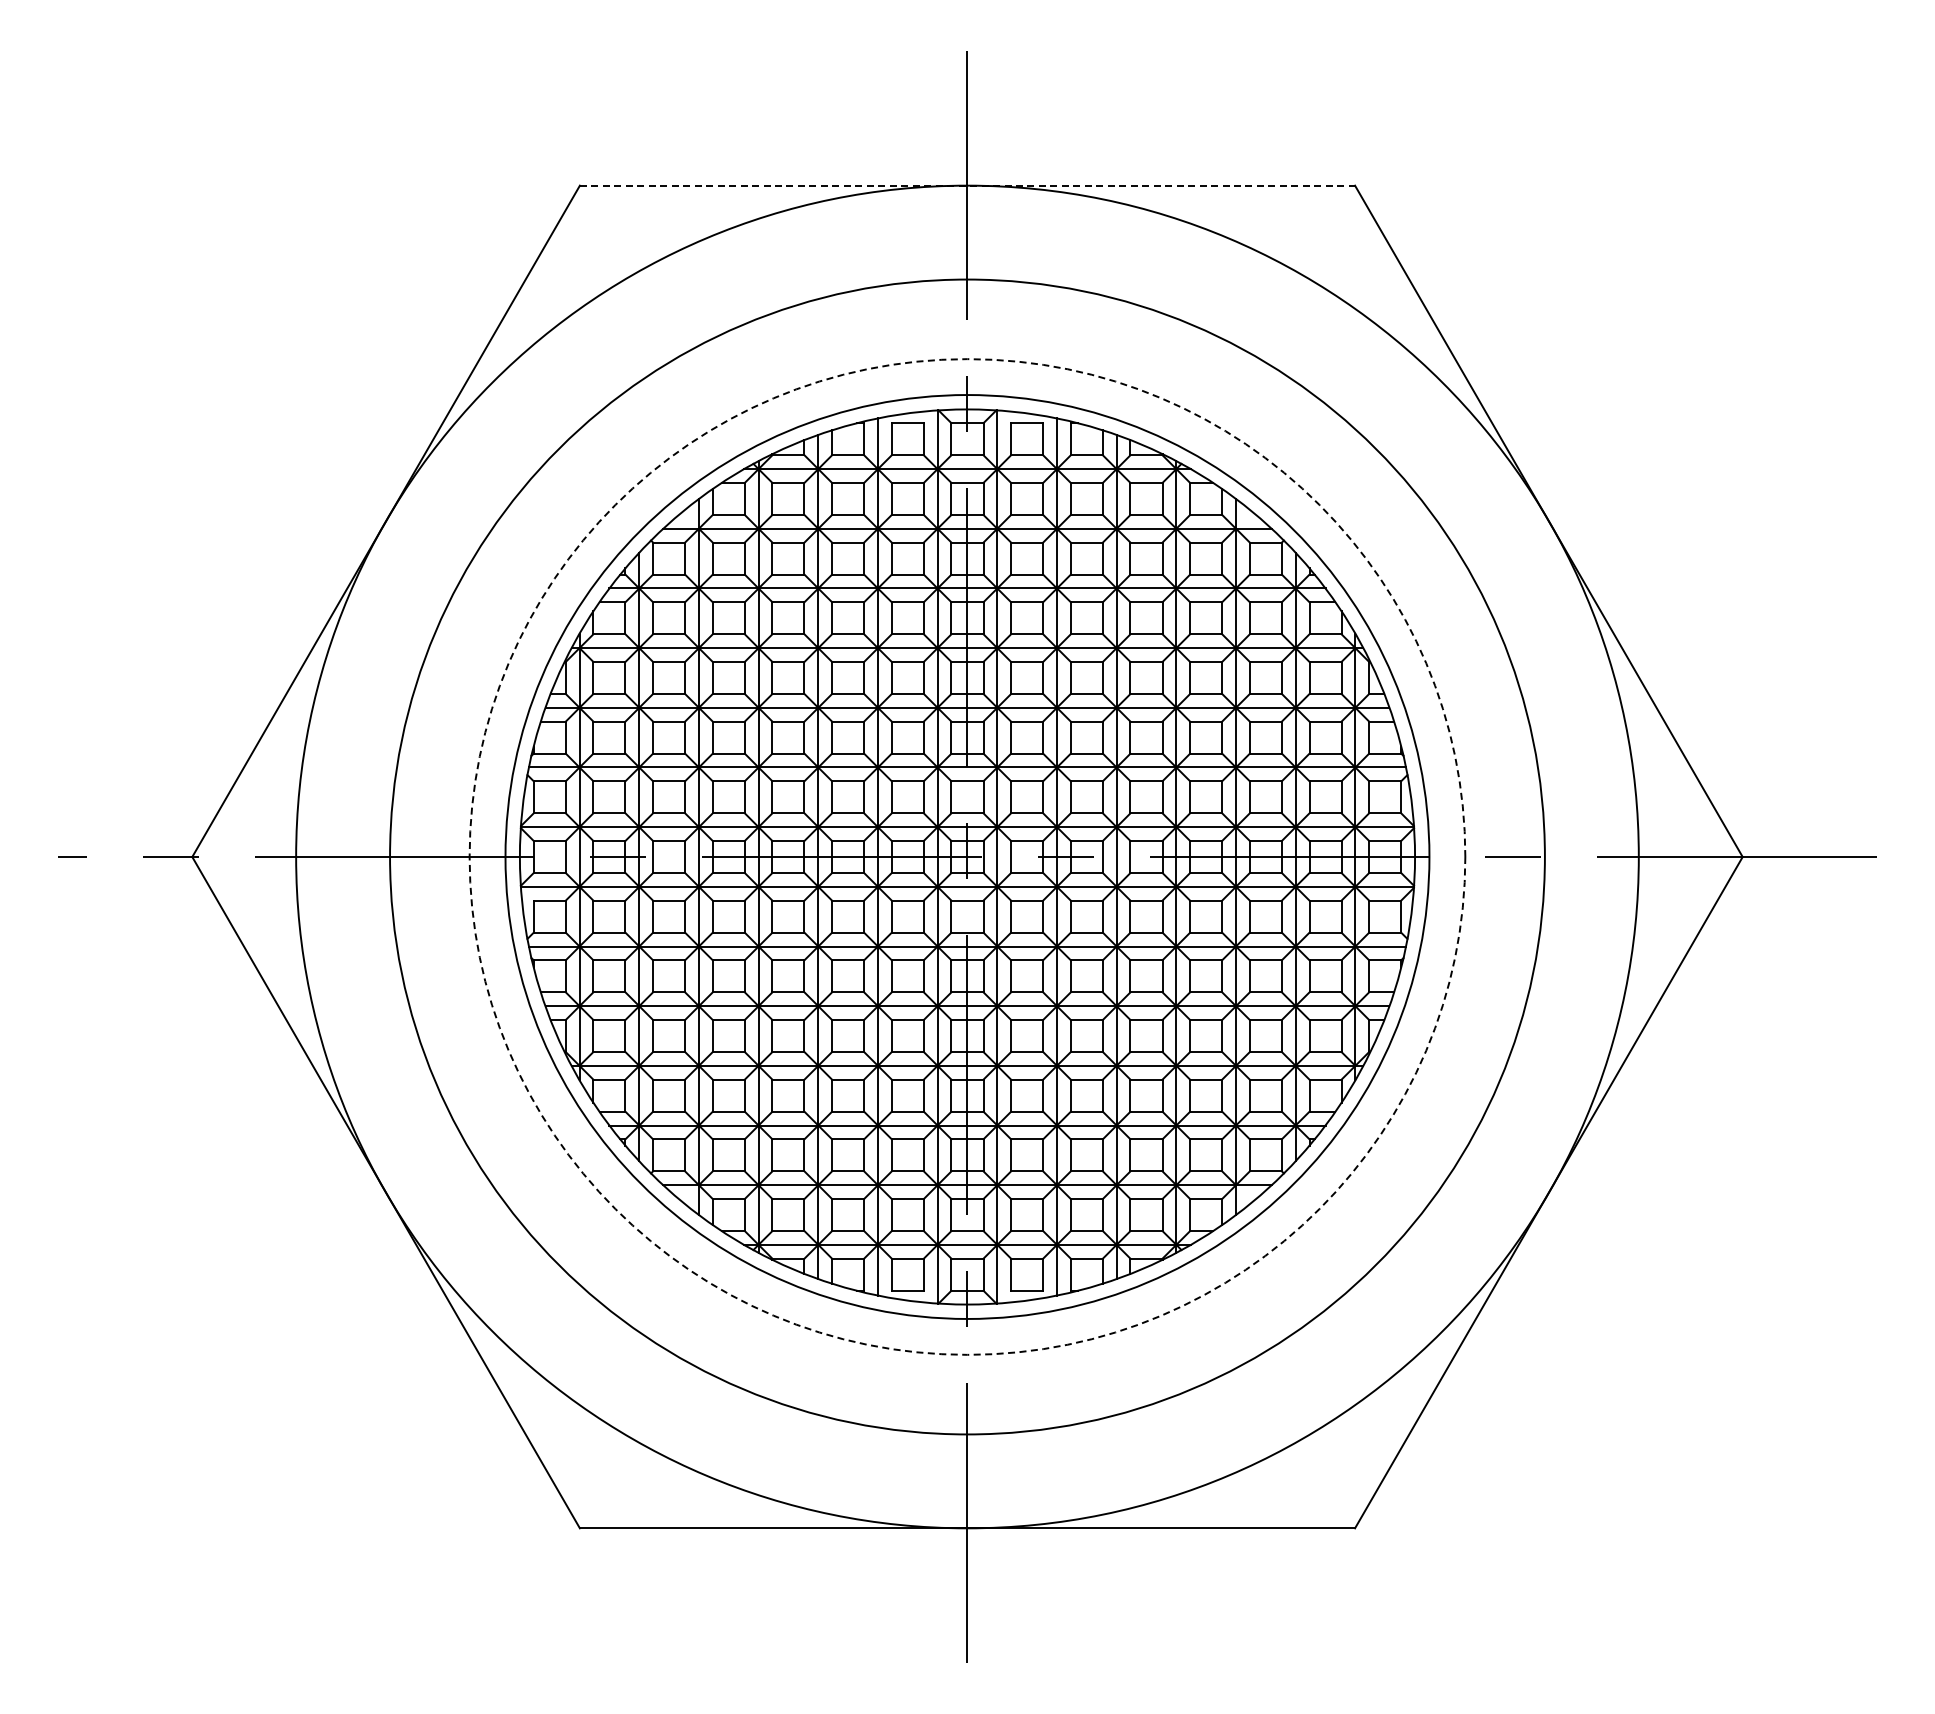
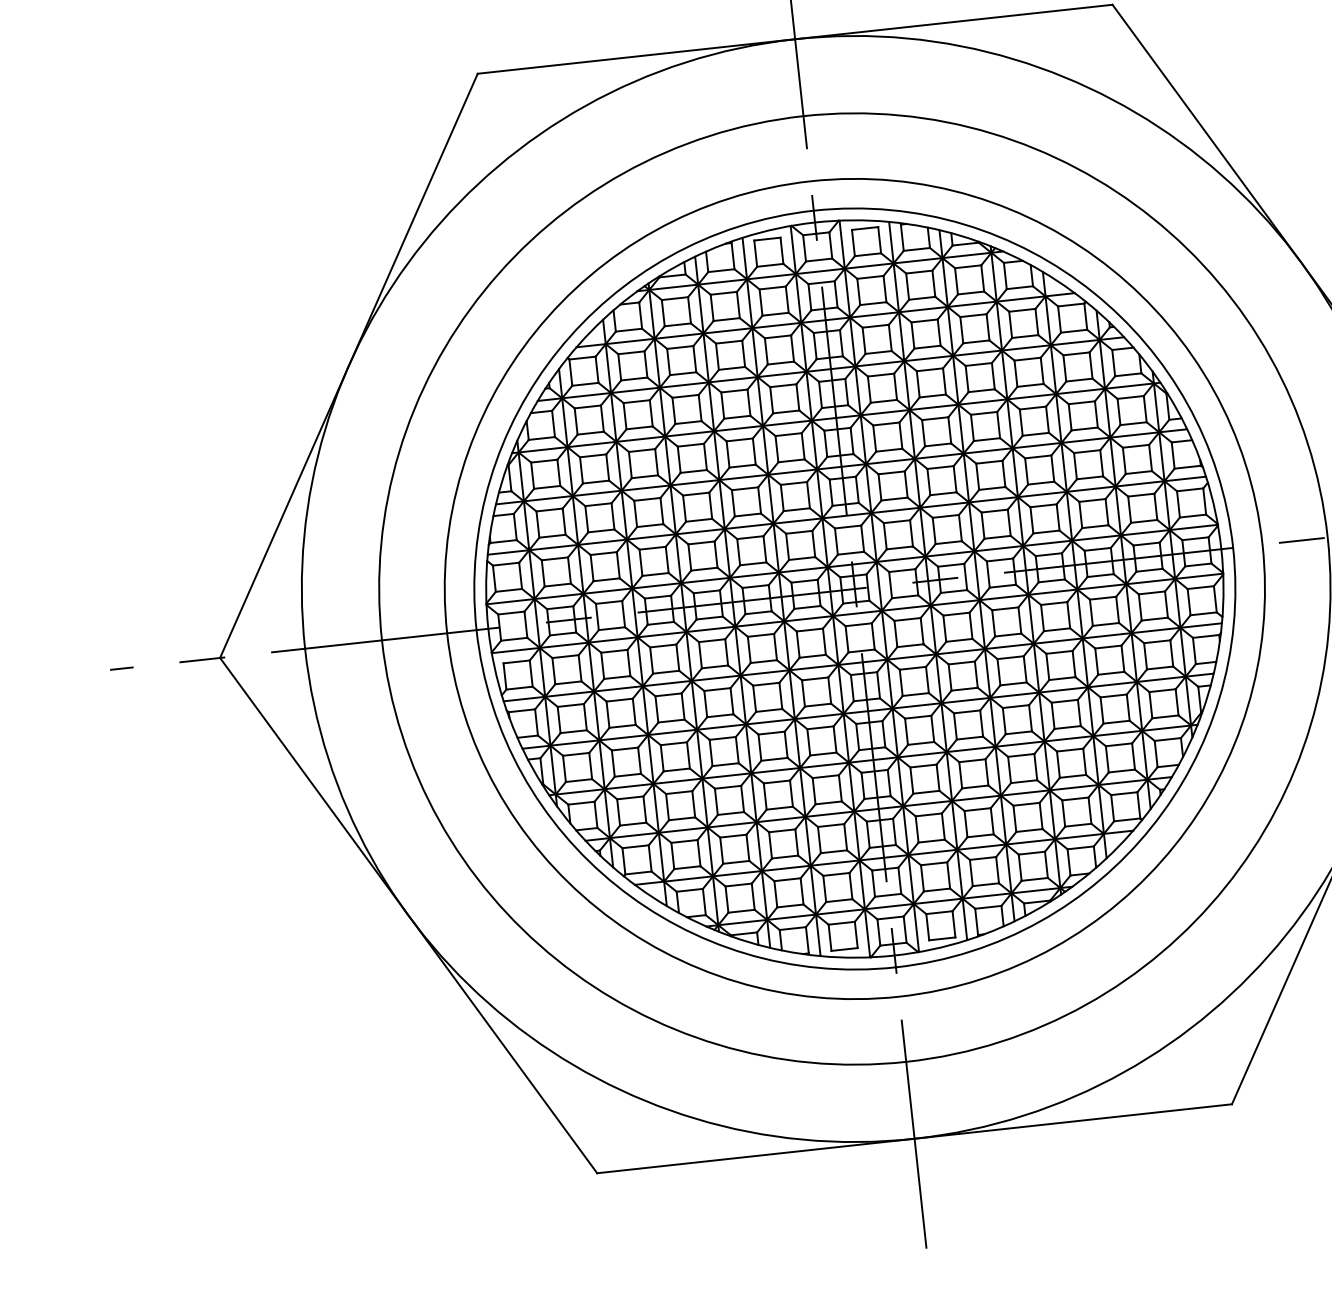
line: (967, 185) -> (795, 39), dashed -> solid
circle: (967, 856) -> (854, 588), dashed -> solid

